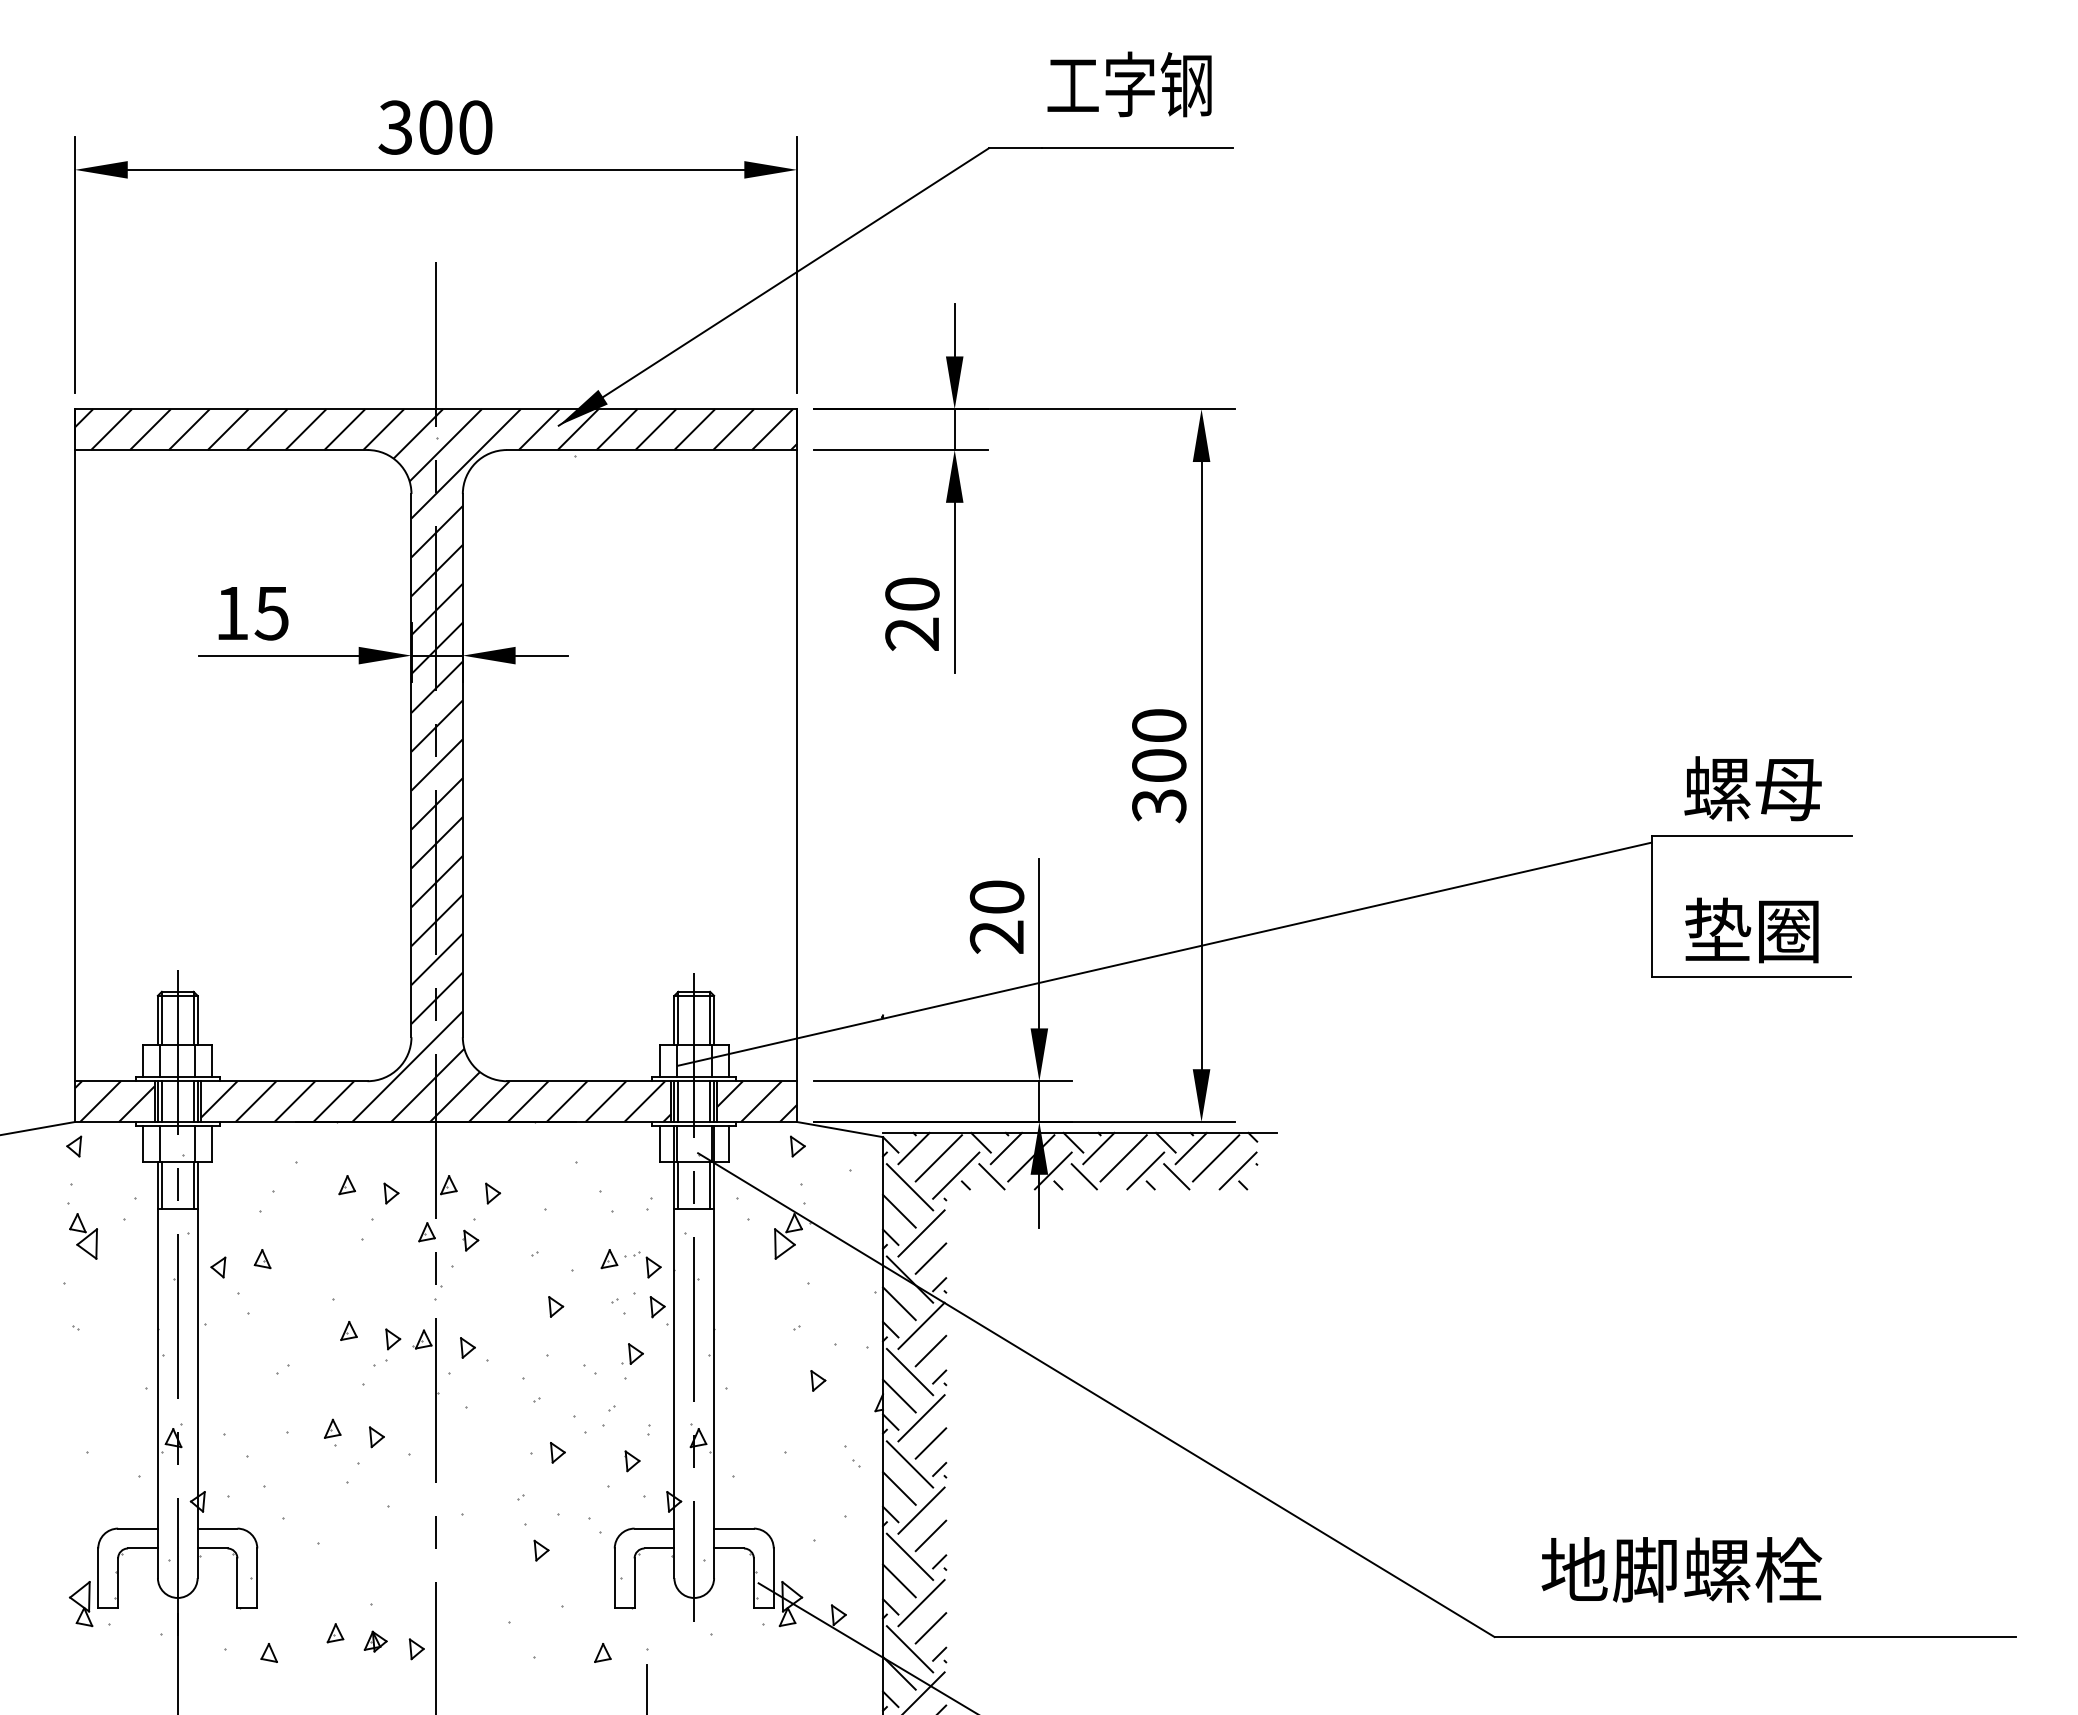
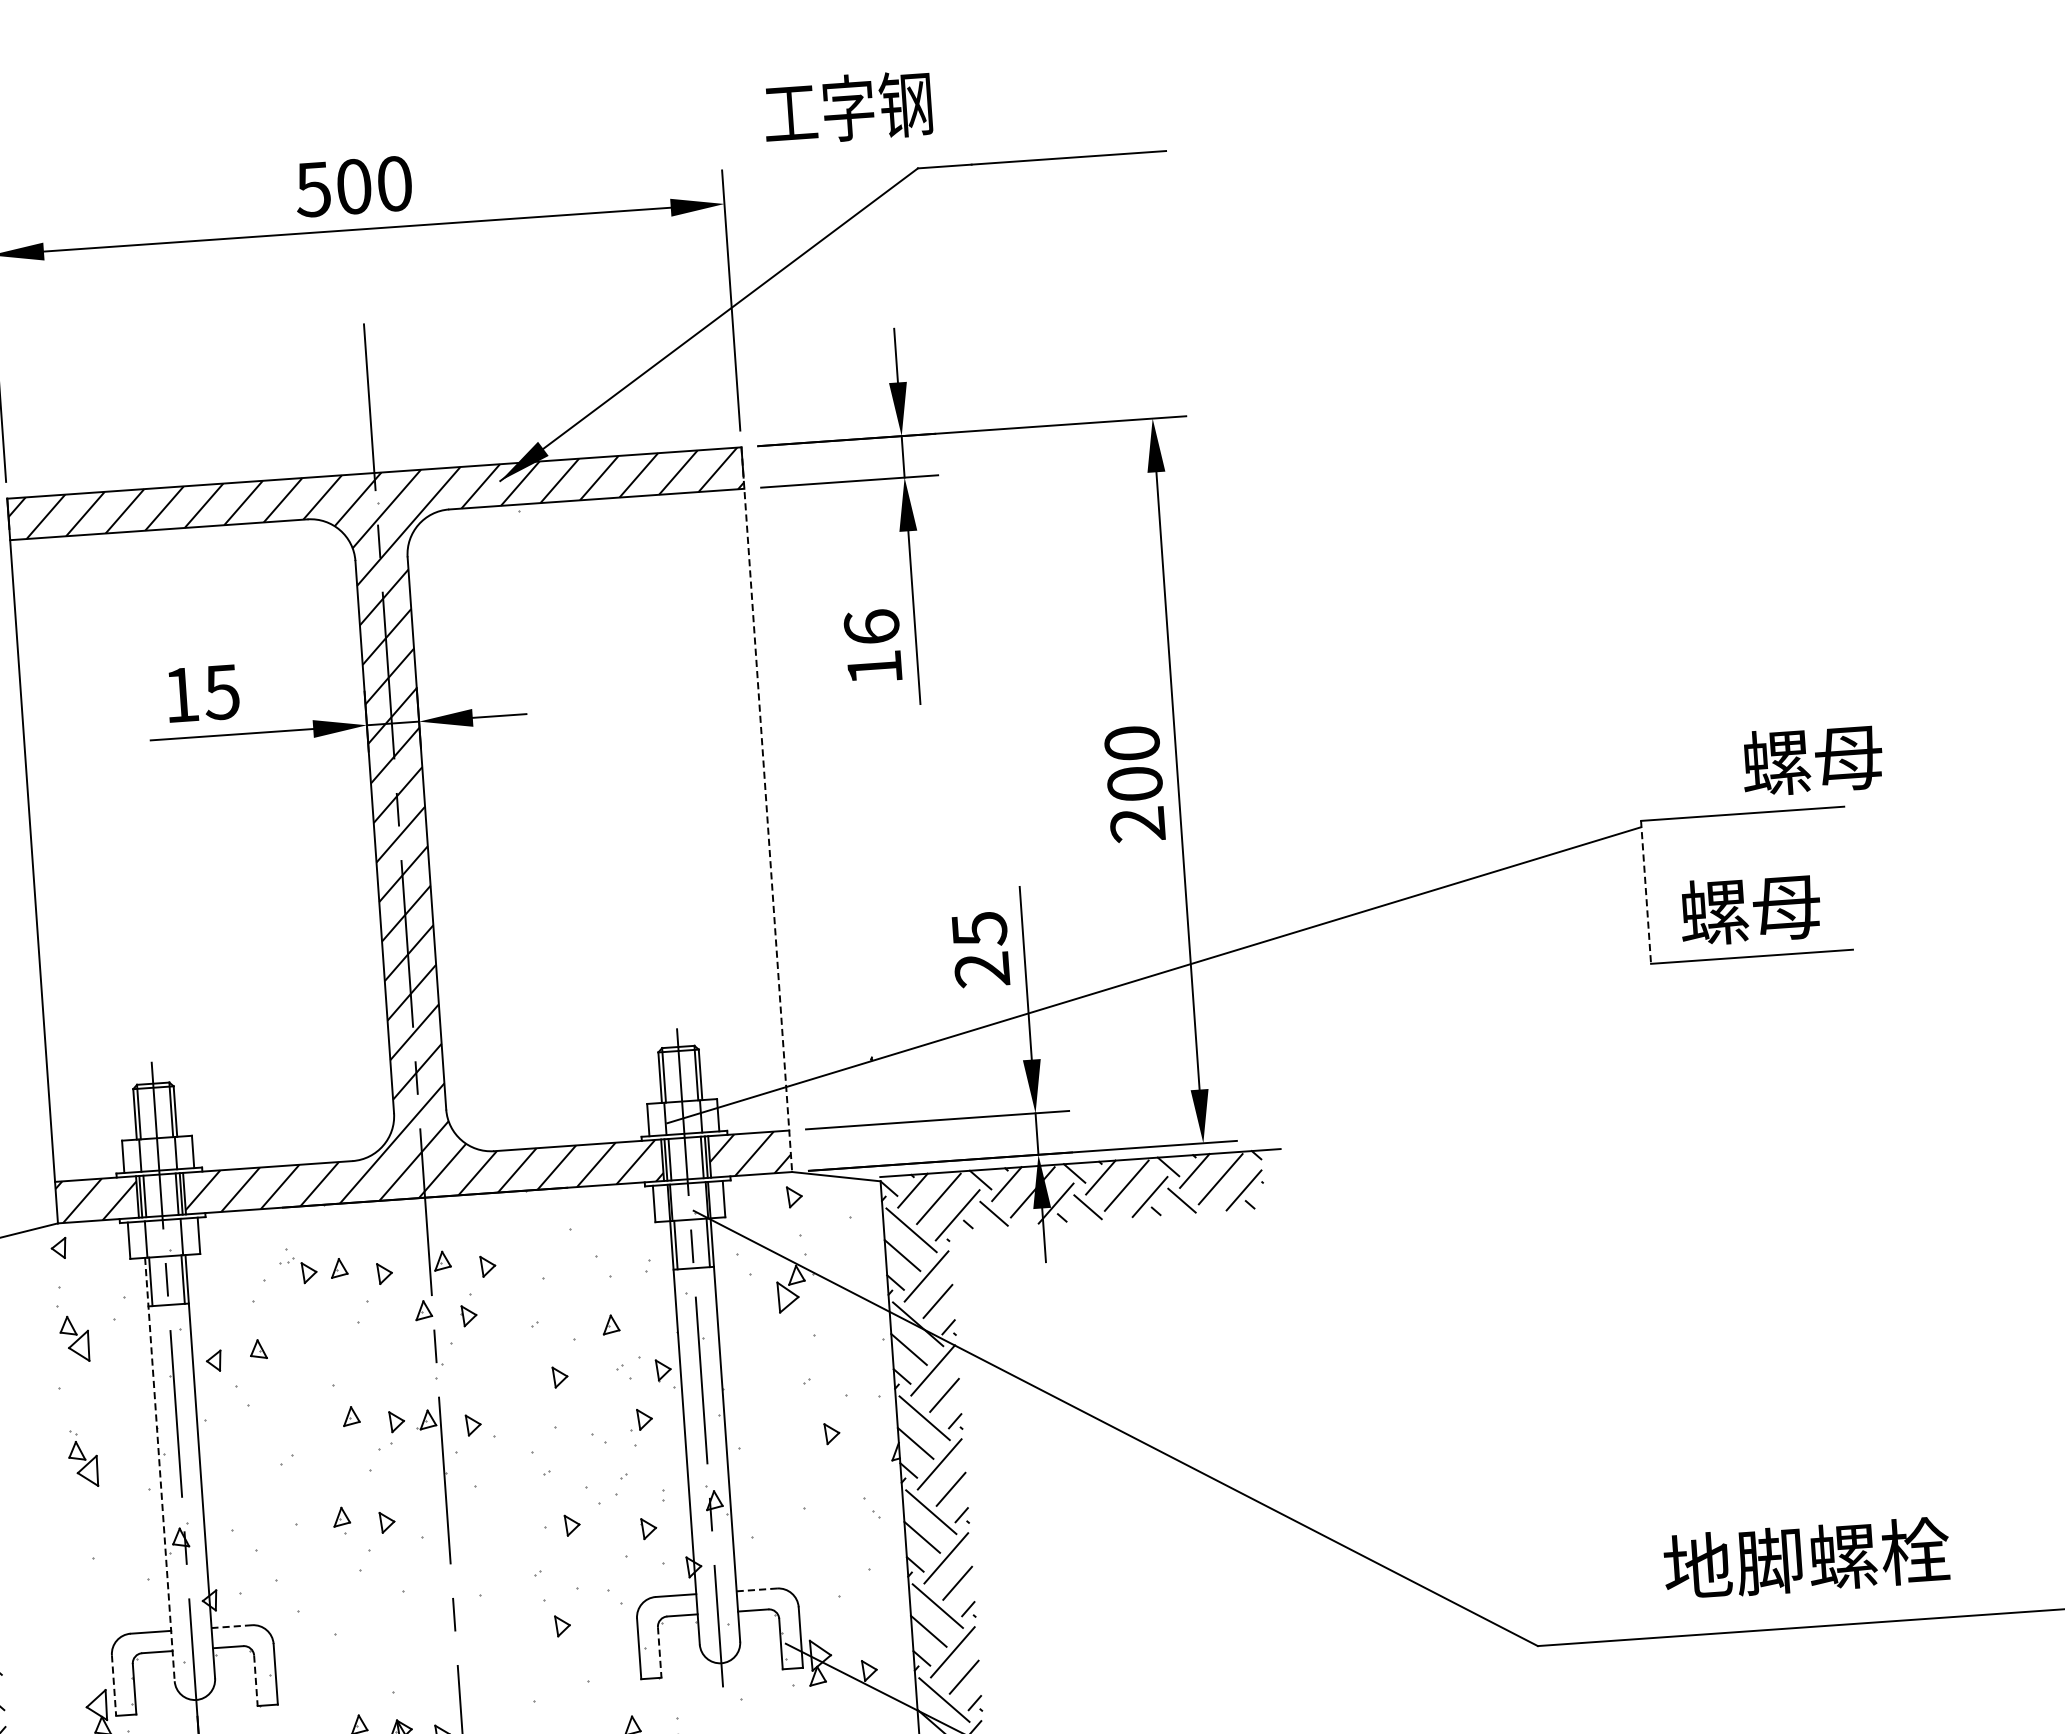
text: (1129, 84) -> (847, 108), moved
text: (395, 127) -> (313, 189), 300 -> 500
text: (912, 613) -> (873, 646), 20 -> 16
line: (797, 766) -> (767, 810), solid -> dashed
text: (1752, 788) -> (1811, 759), moved
text: (1159, 806) -> (1138, 825), 300 -> 200
text: (996, 897) -> (978, 929), 20 -> 25
line: (1652, 907) -> (1646, 893), solid -> dashed
text: (1752, 930) -> (1749, 909), 垫圈 -> 螺母
part: (642, 1264) -> (297, 1270), moved
part: (83, 1359) -> (83, 1464), added
line: (157, 1370) -> (159, 1470), solid -> dashed
line: (217, 1528) -> (231, 1626), solid -> dashed
line: (734, 1528) -> (757, 1589), solid -> dashed
text: (1681, 1569) -> (1806, 1558), moved
line: (98, 1578) -> (114, 1685), solid -> dashed
line: (237, 1583) -> (255, 1681), solid -> dashed
line: (634, 1583) -> (659, 1652), solid -> dashed

